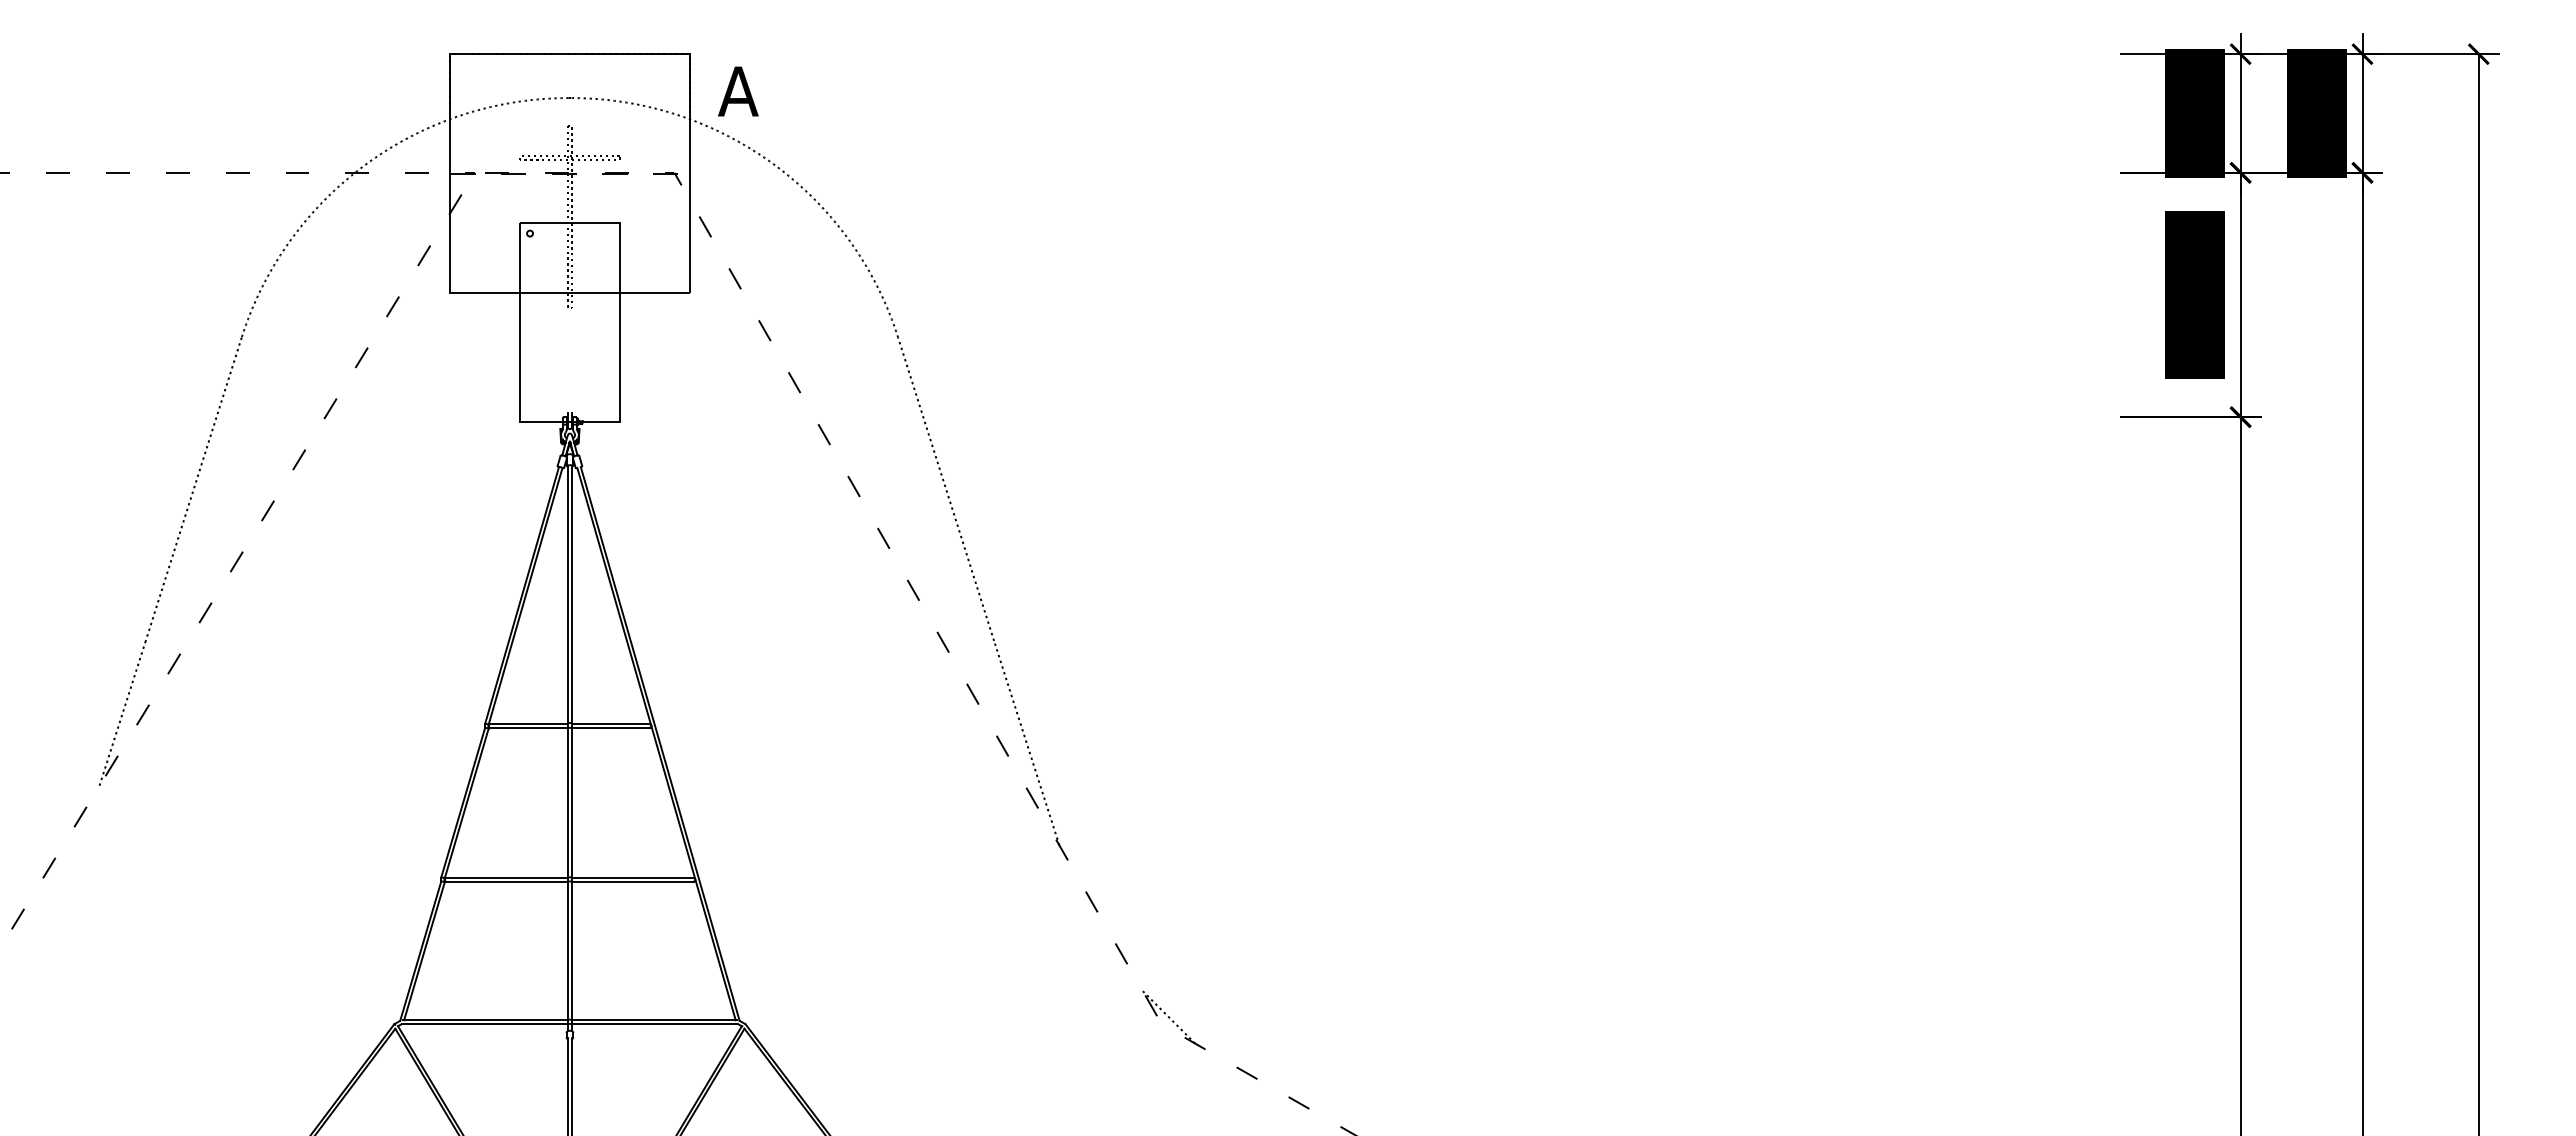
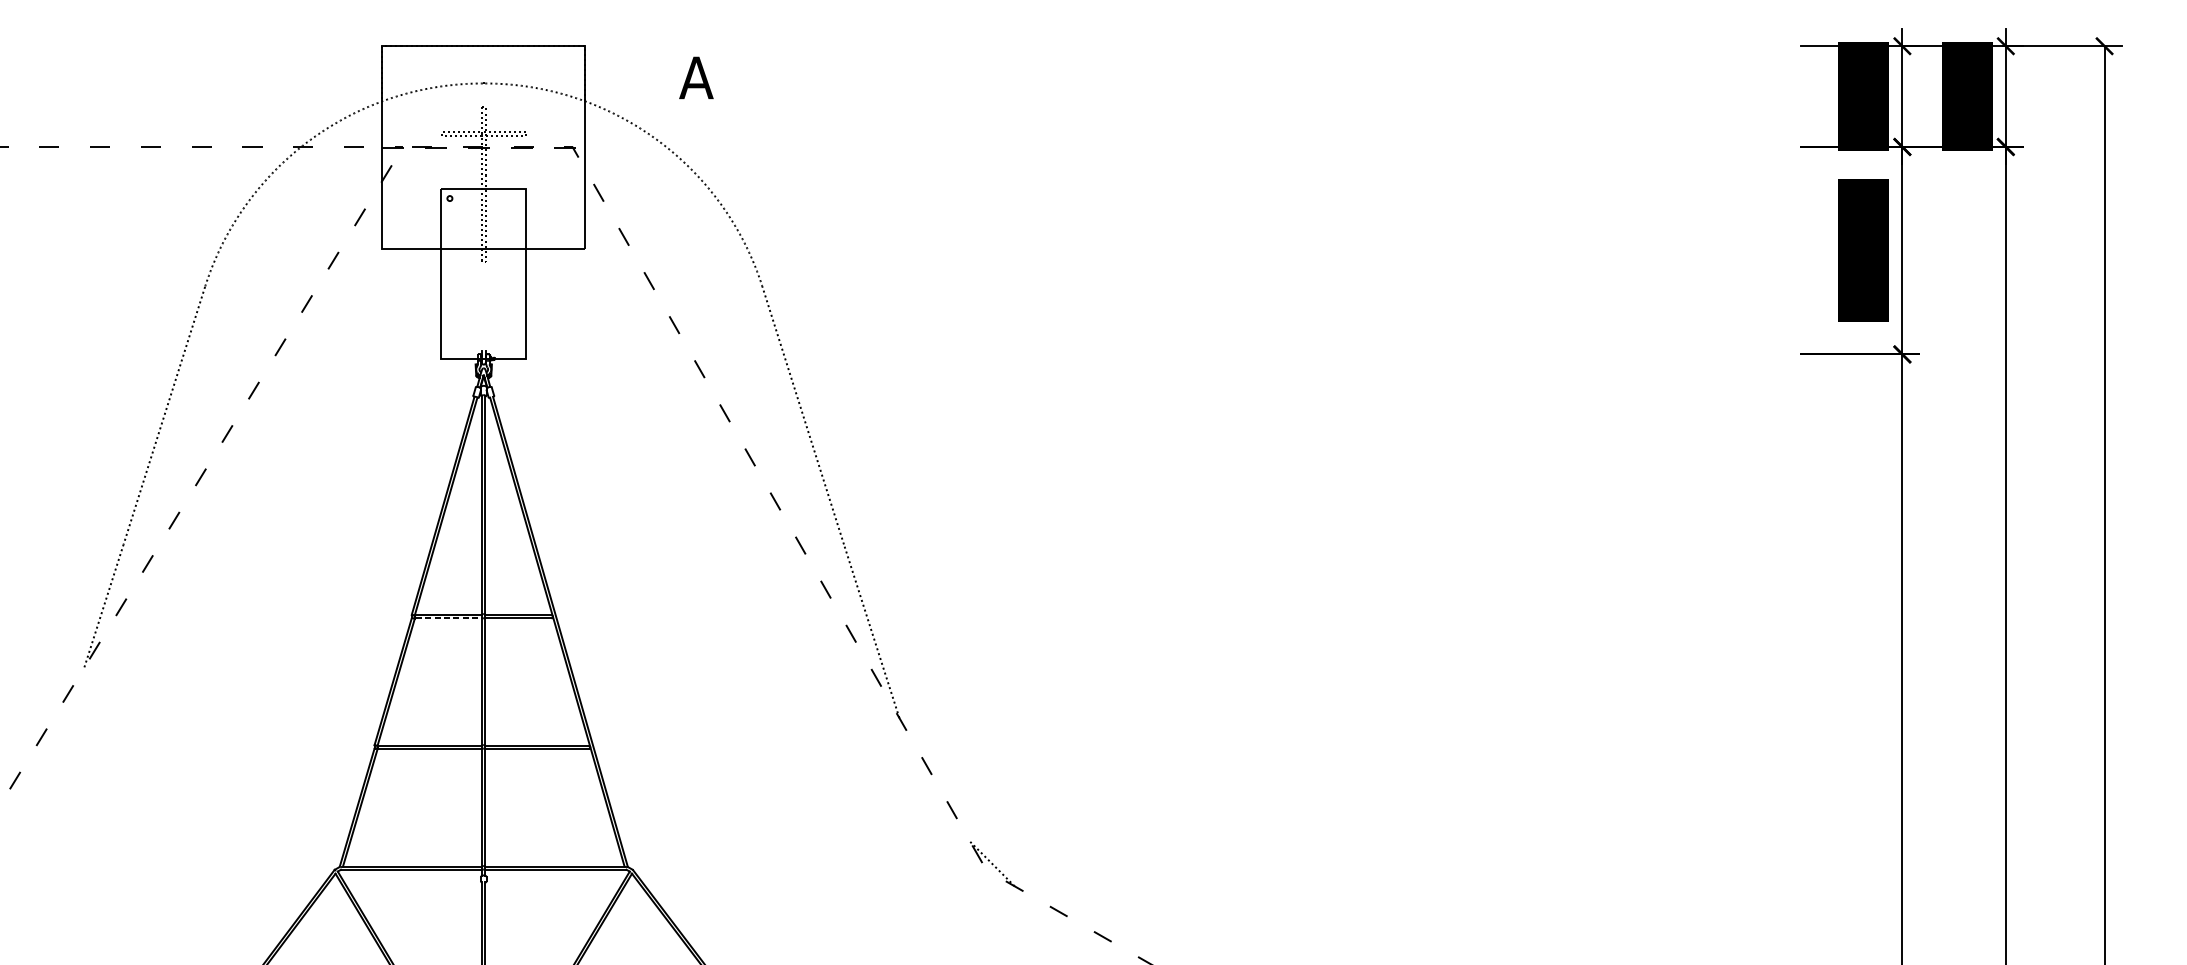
text: (738, 91) -> (696, 77), moved
line: (529, 728) -> (449, 618), solid -> dashed

